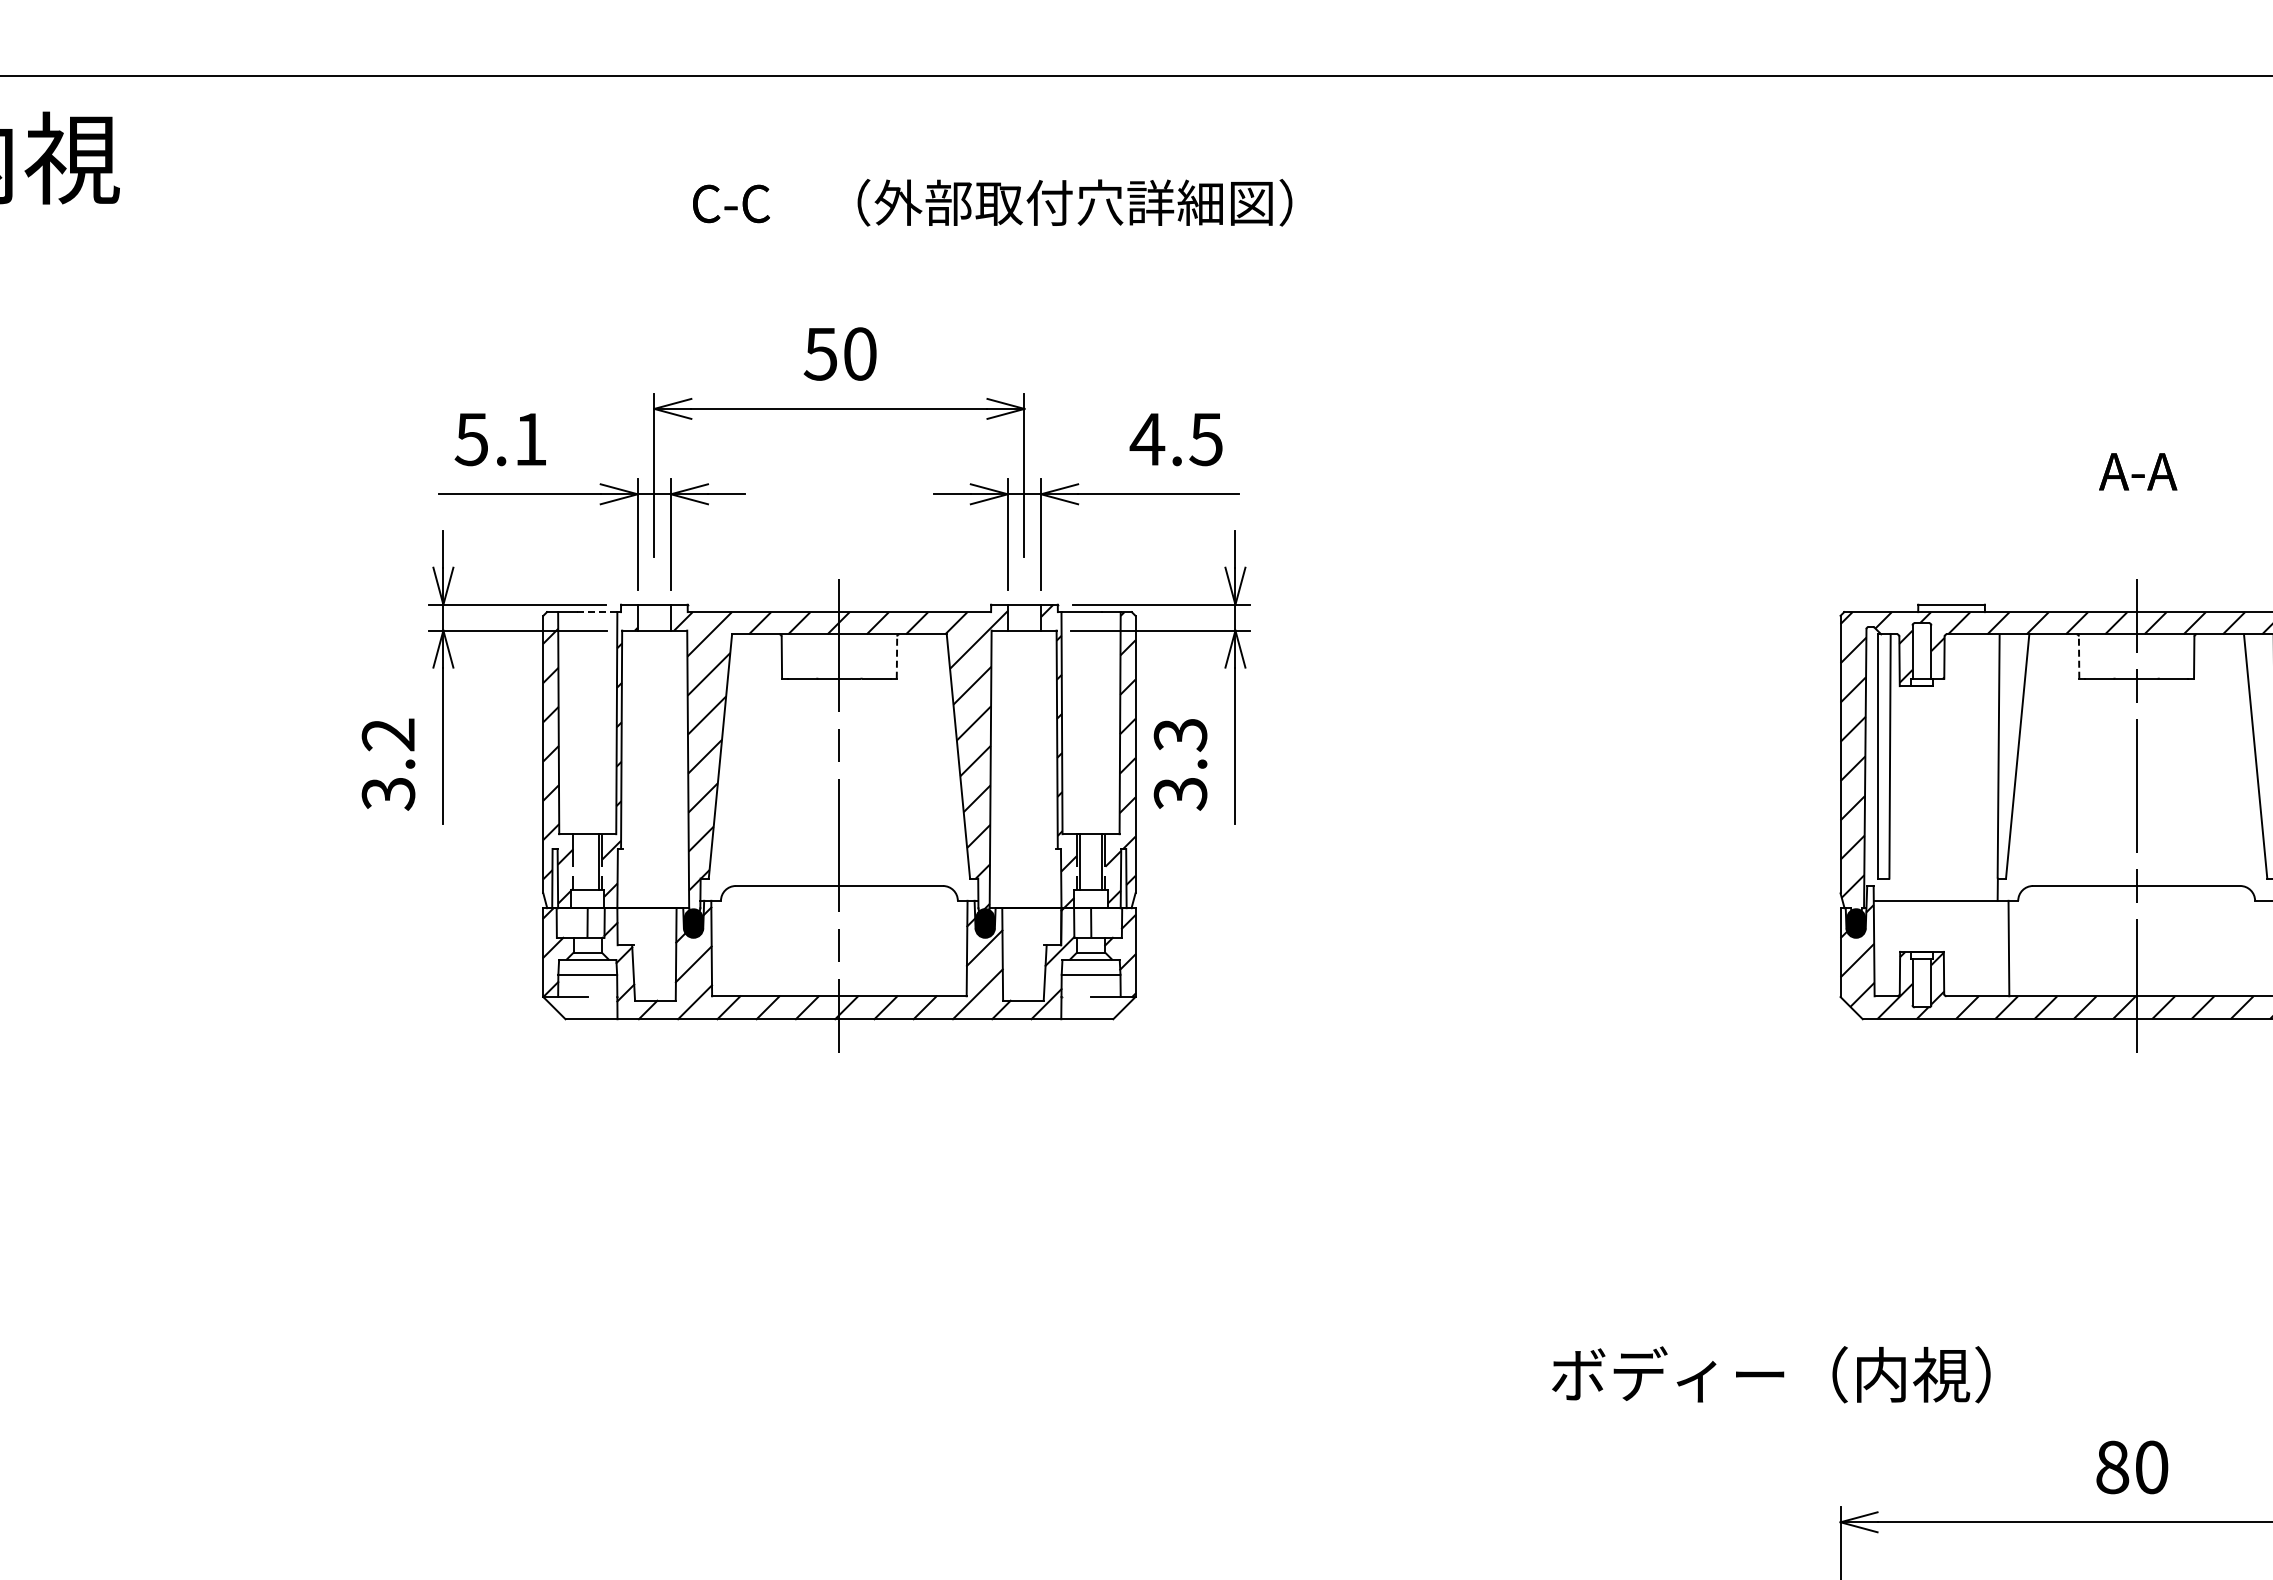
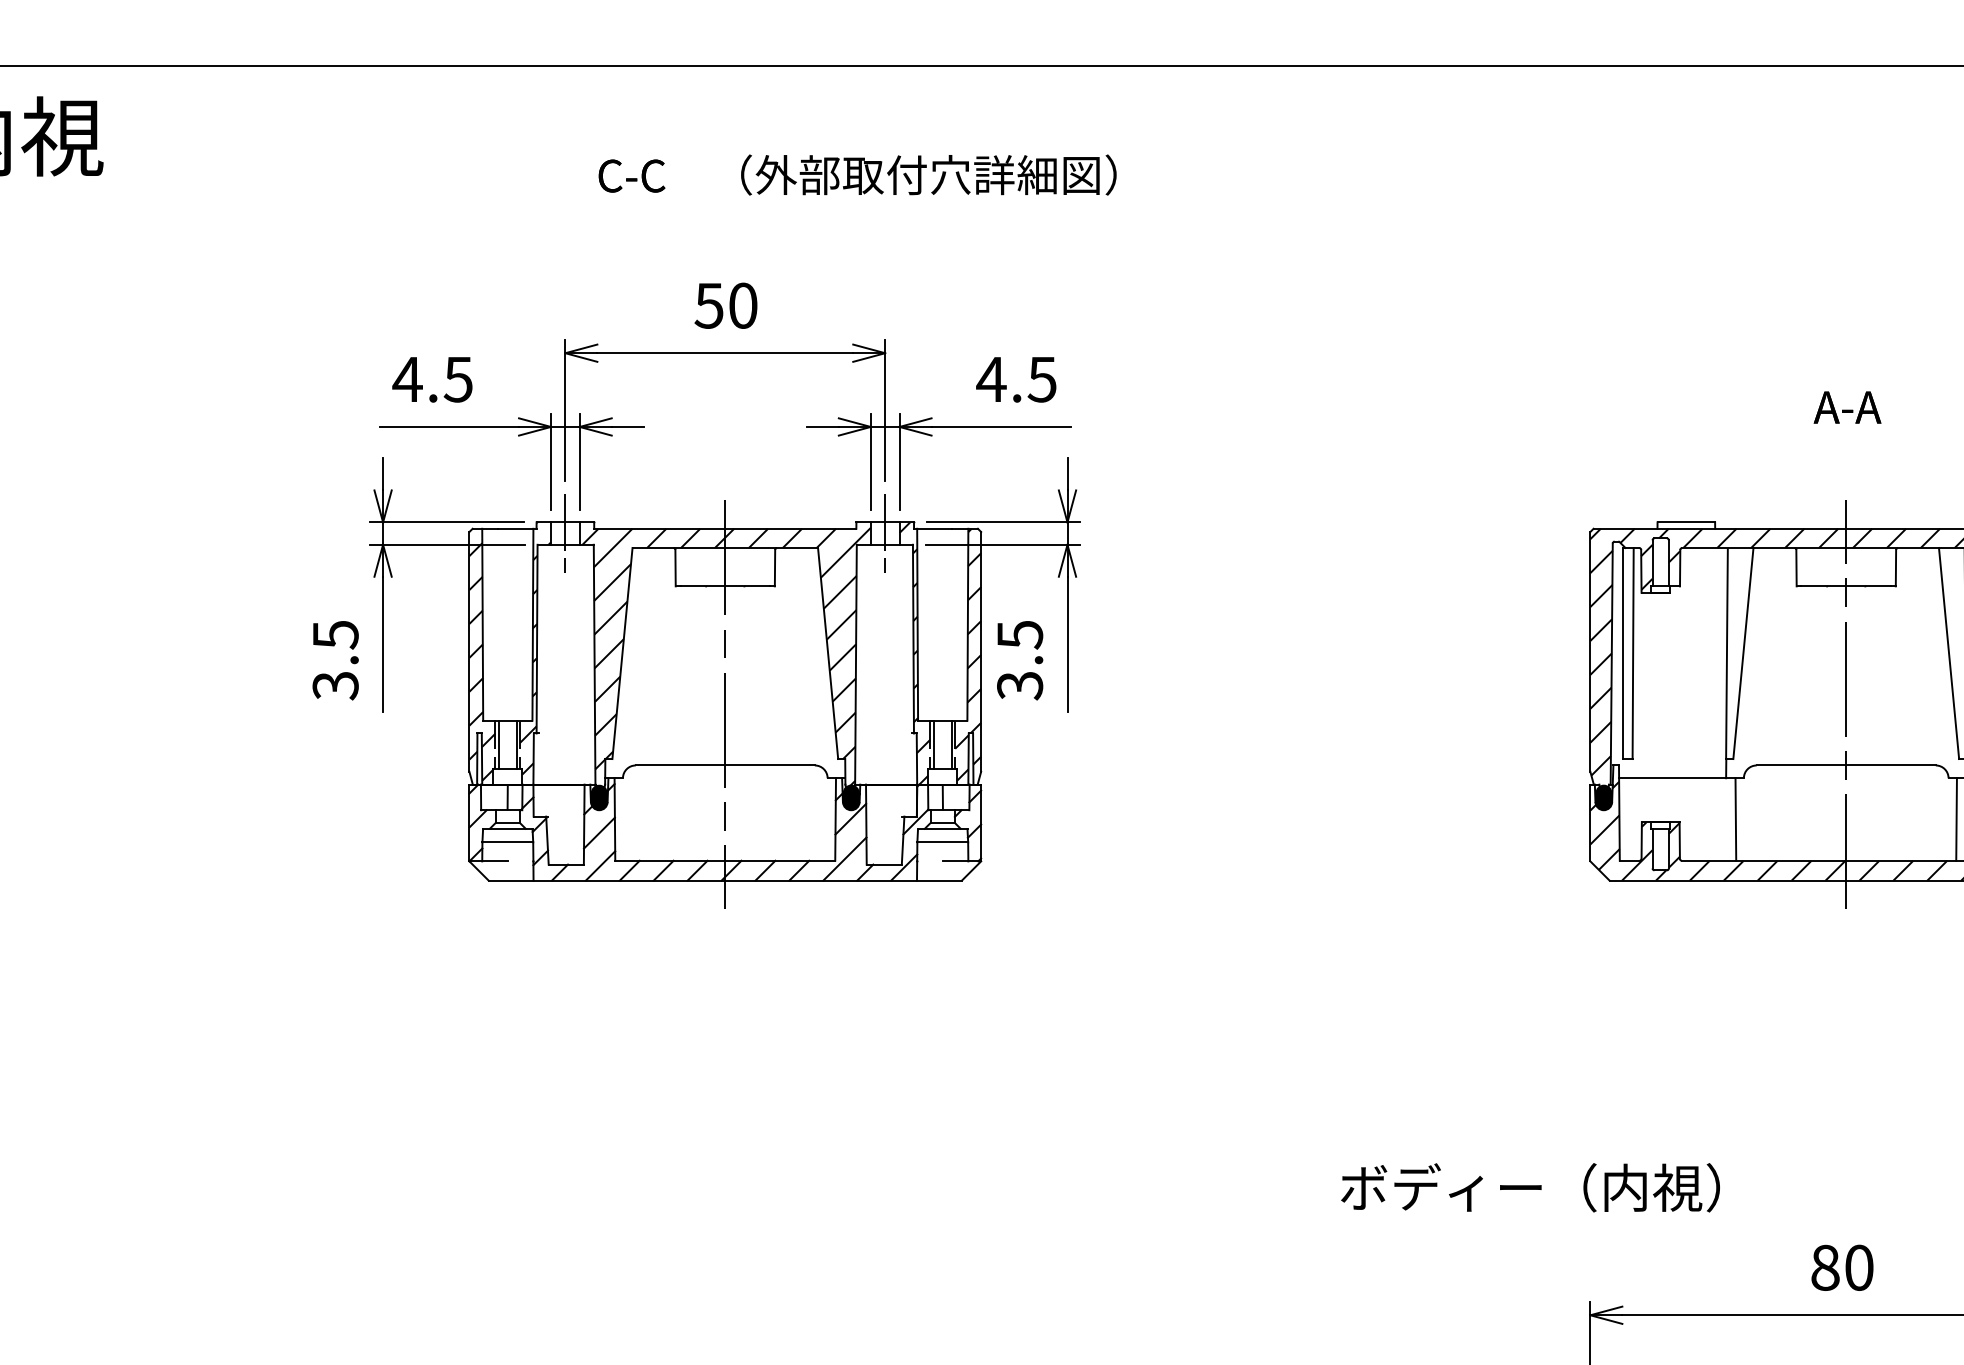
text: (500, 439) -> (432, 379), 5.1 -> 4.5
line: (596, 612) -> (515, 529), dashed -> solid
line: (654, 617) -> (565, 533), added
line: (1024, 617) -> (885, 533), added
line: (896, 657) -> (774, 568), dashed -> solid
line: (2079, 657) -> (1796, 568), dashed -> solid
text: (388, 735) -> (335, 635), 3.2 -> 3.5
text: (1179, 735) -> (1019, 635), 3.3 -> 3.5
line: (577, 861) -> (498, 744), added
line: (2263, 948) -> (1955, 819), added

